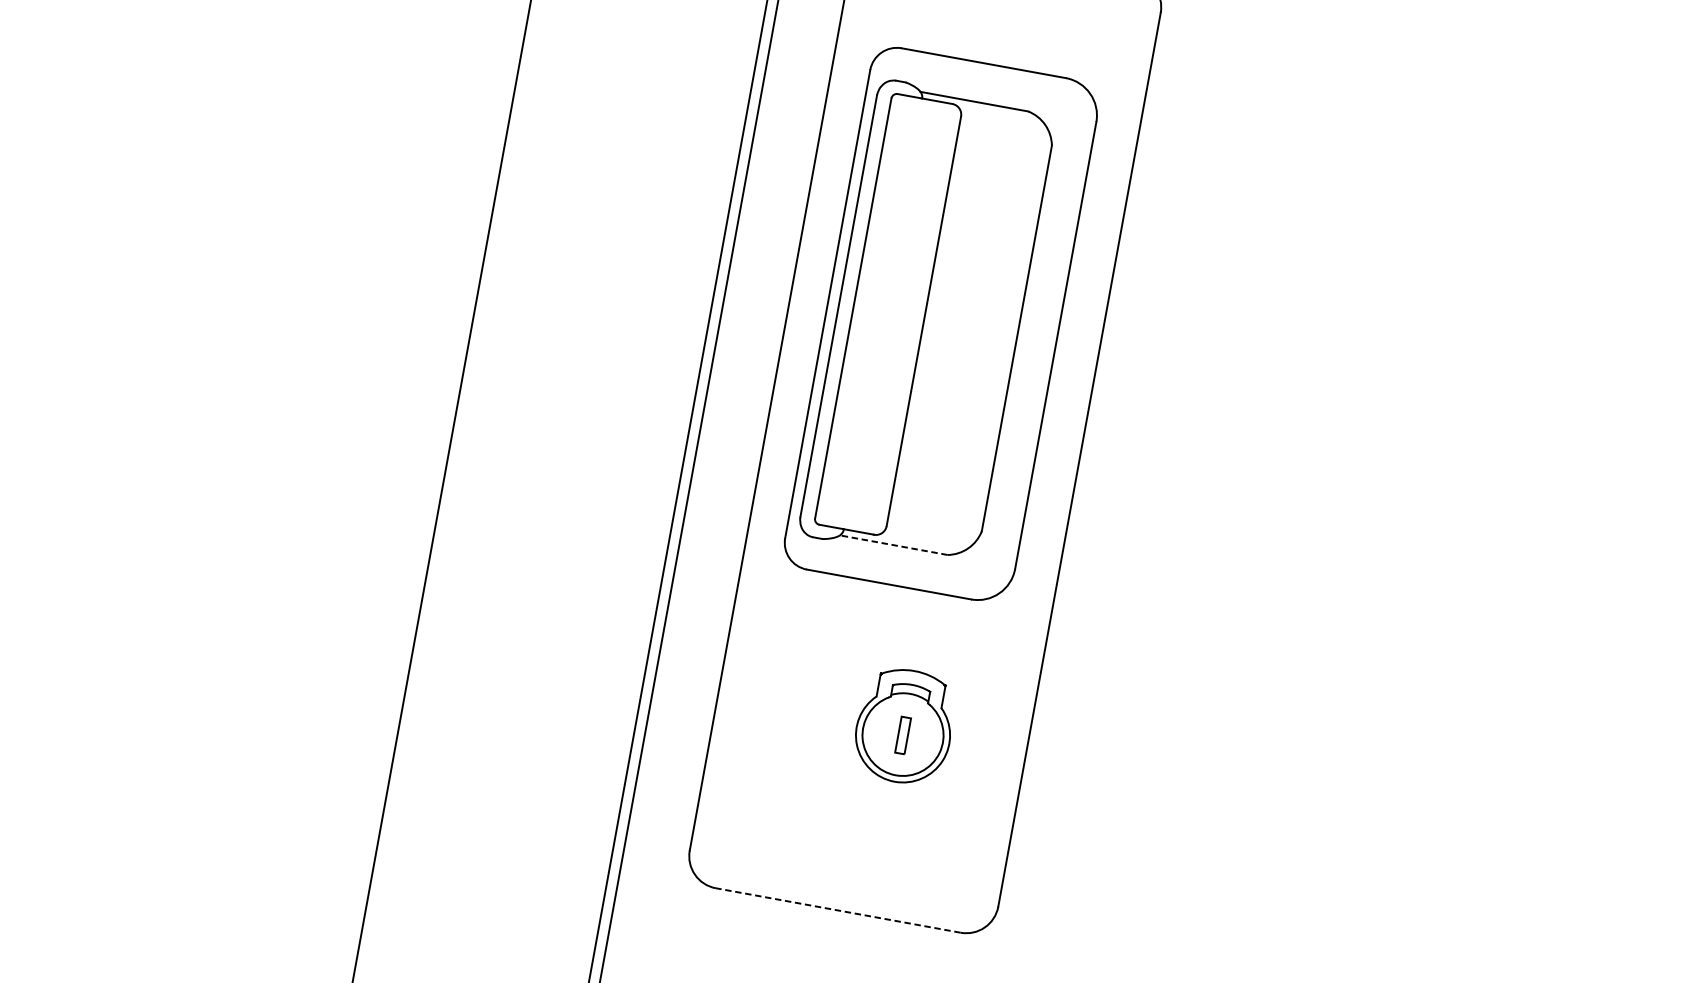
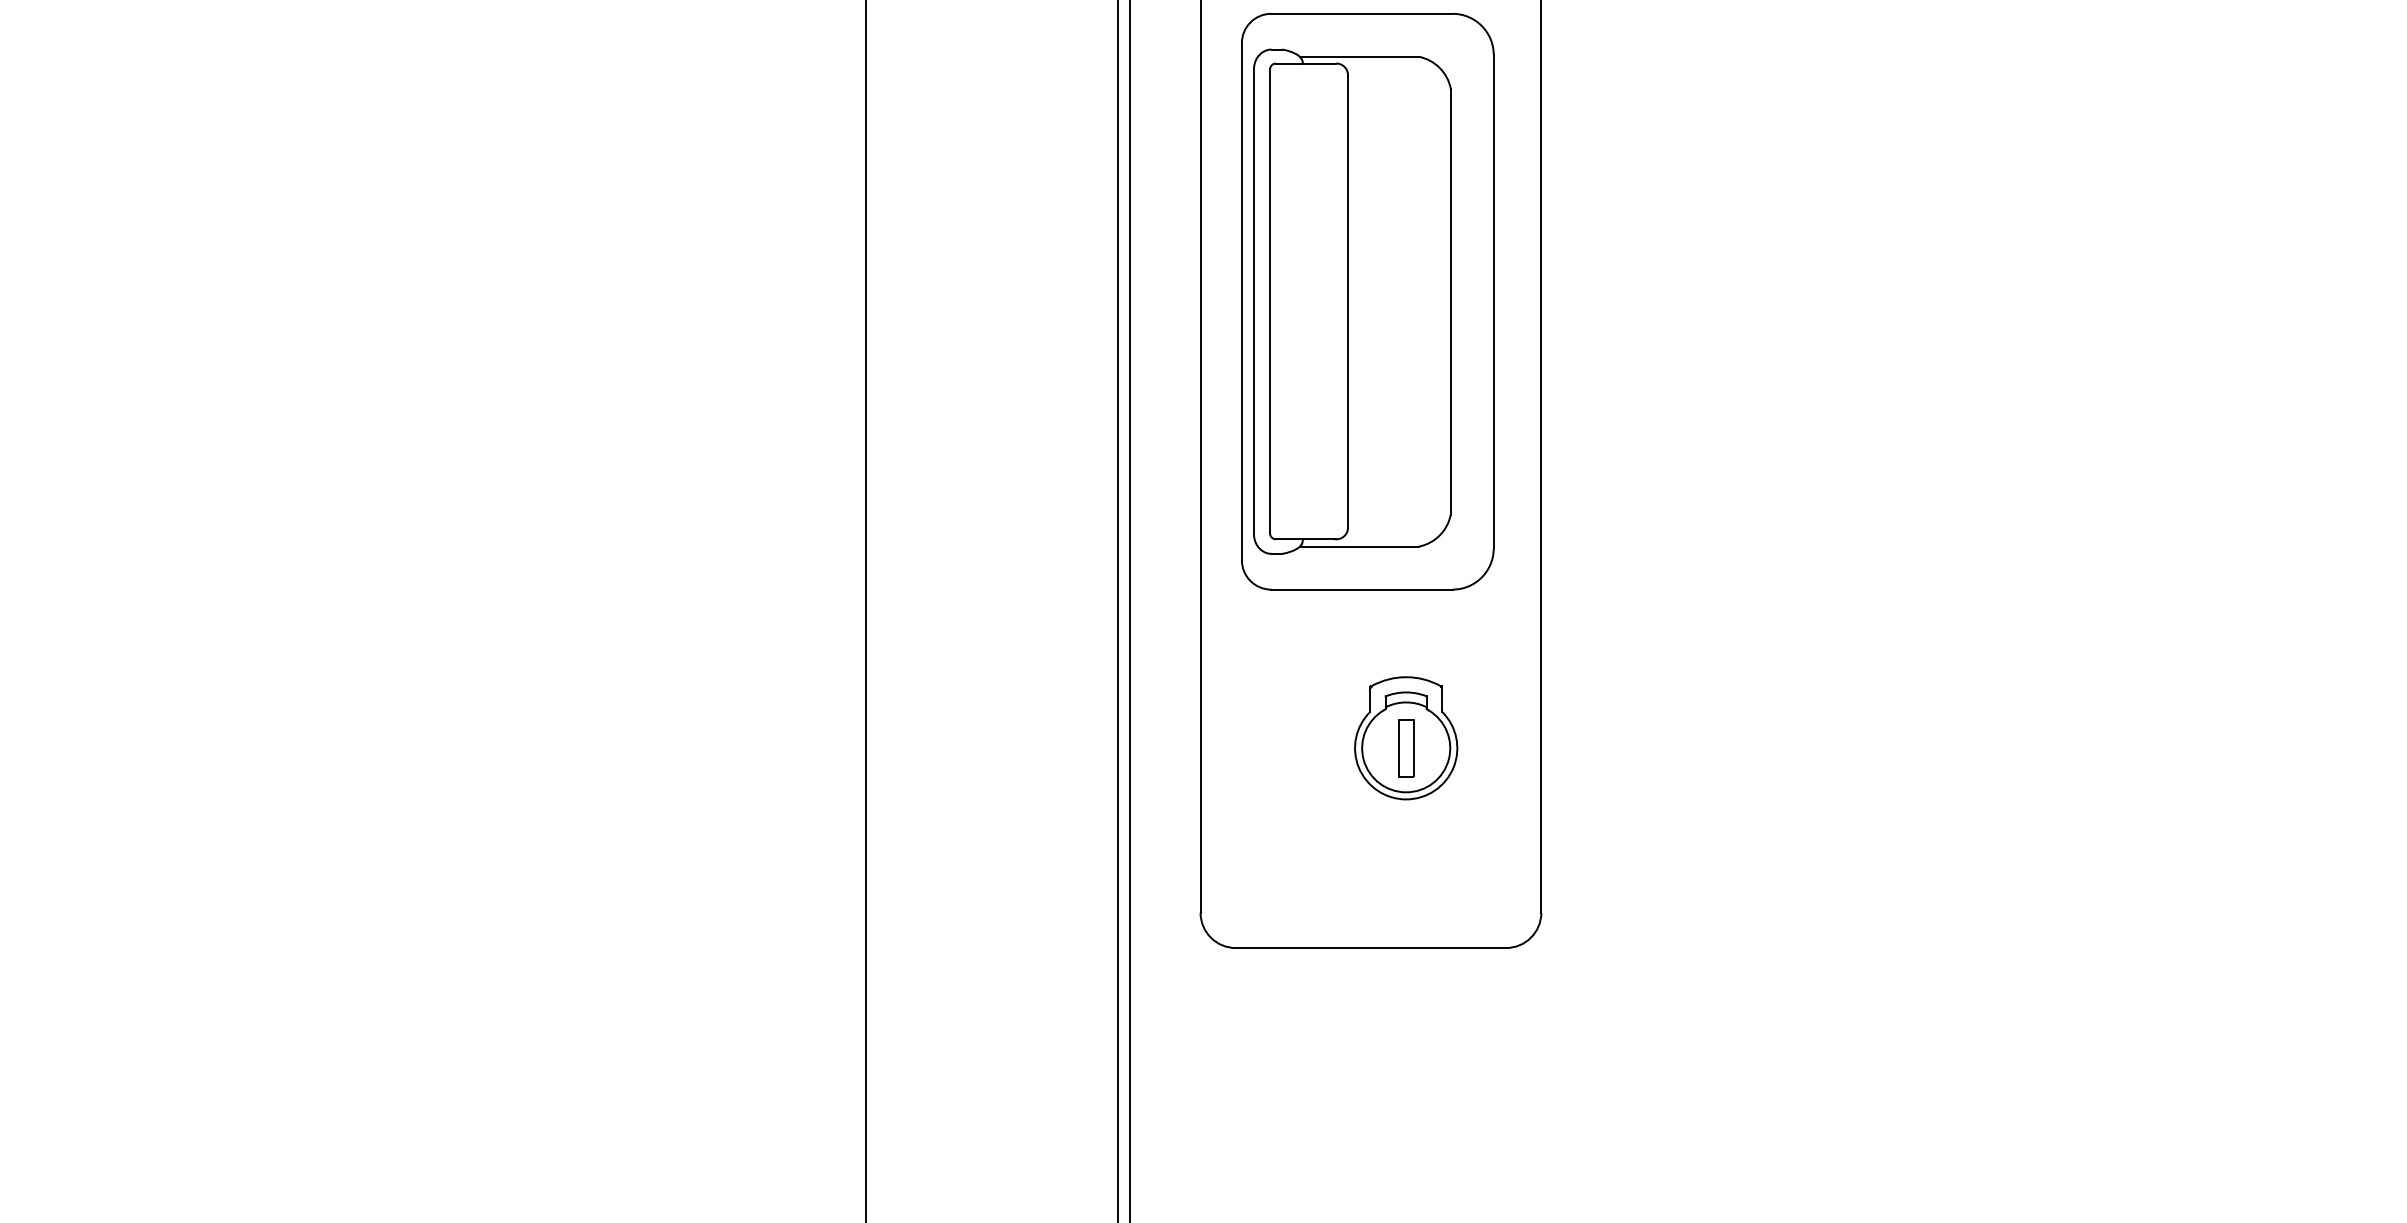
line: (893, 544) -> (1358, 546), dashed -> solid
part: (903, 735) -> (1406, 748), size x1.43
line: (837, 910) -> (1370, 948), dashed -> solid

